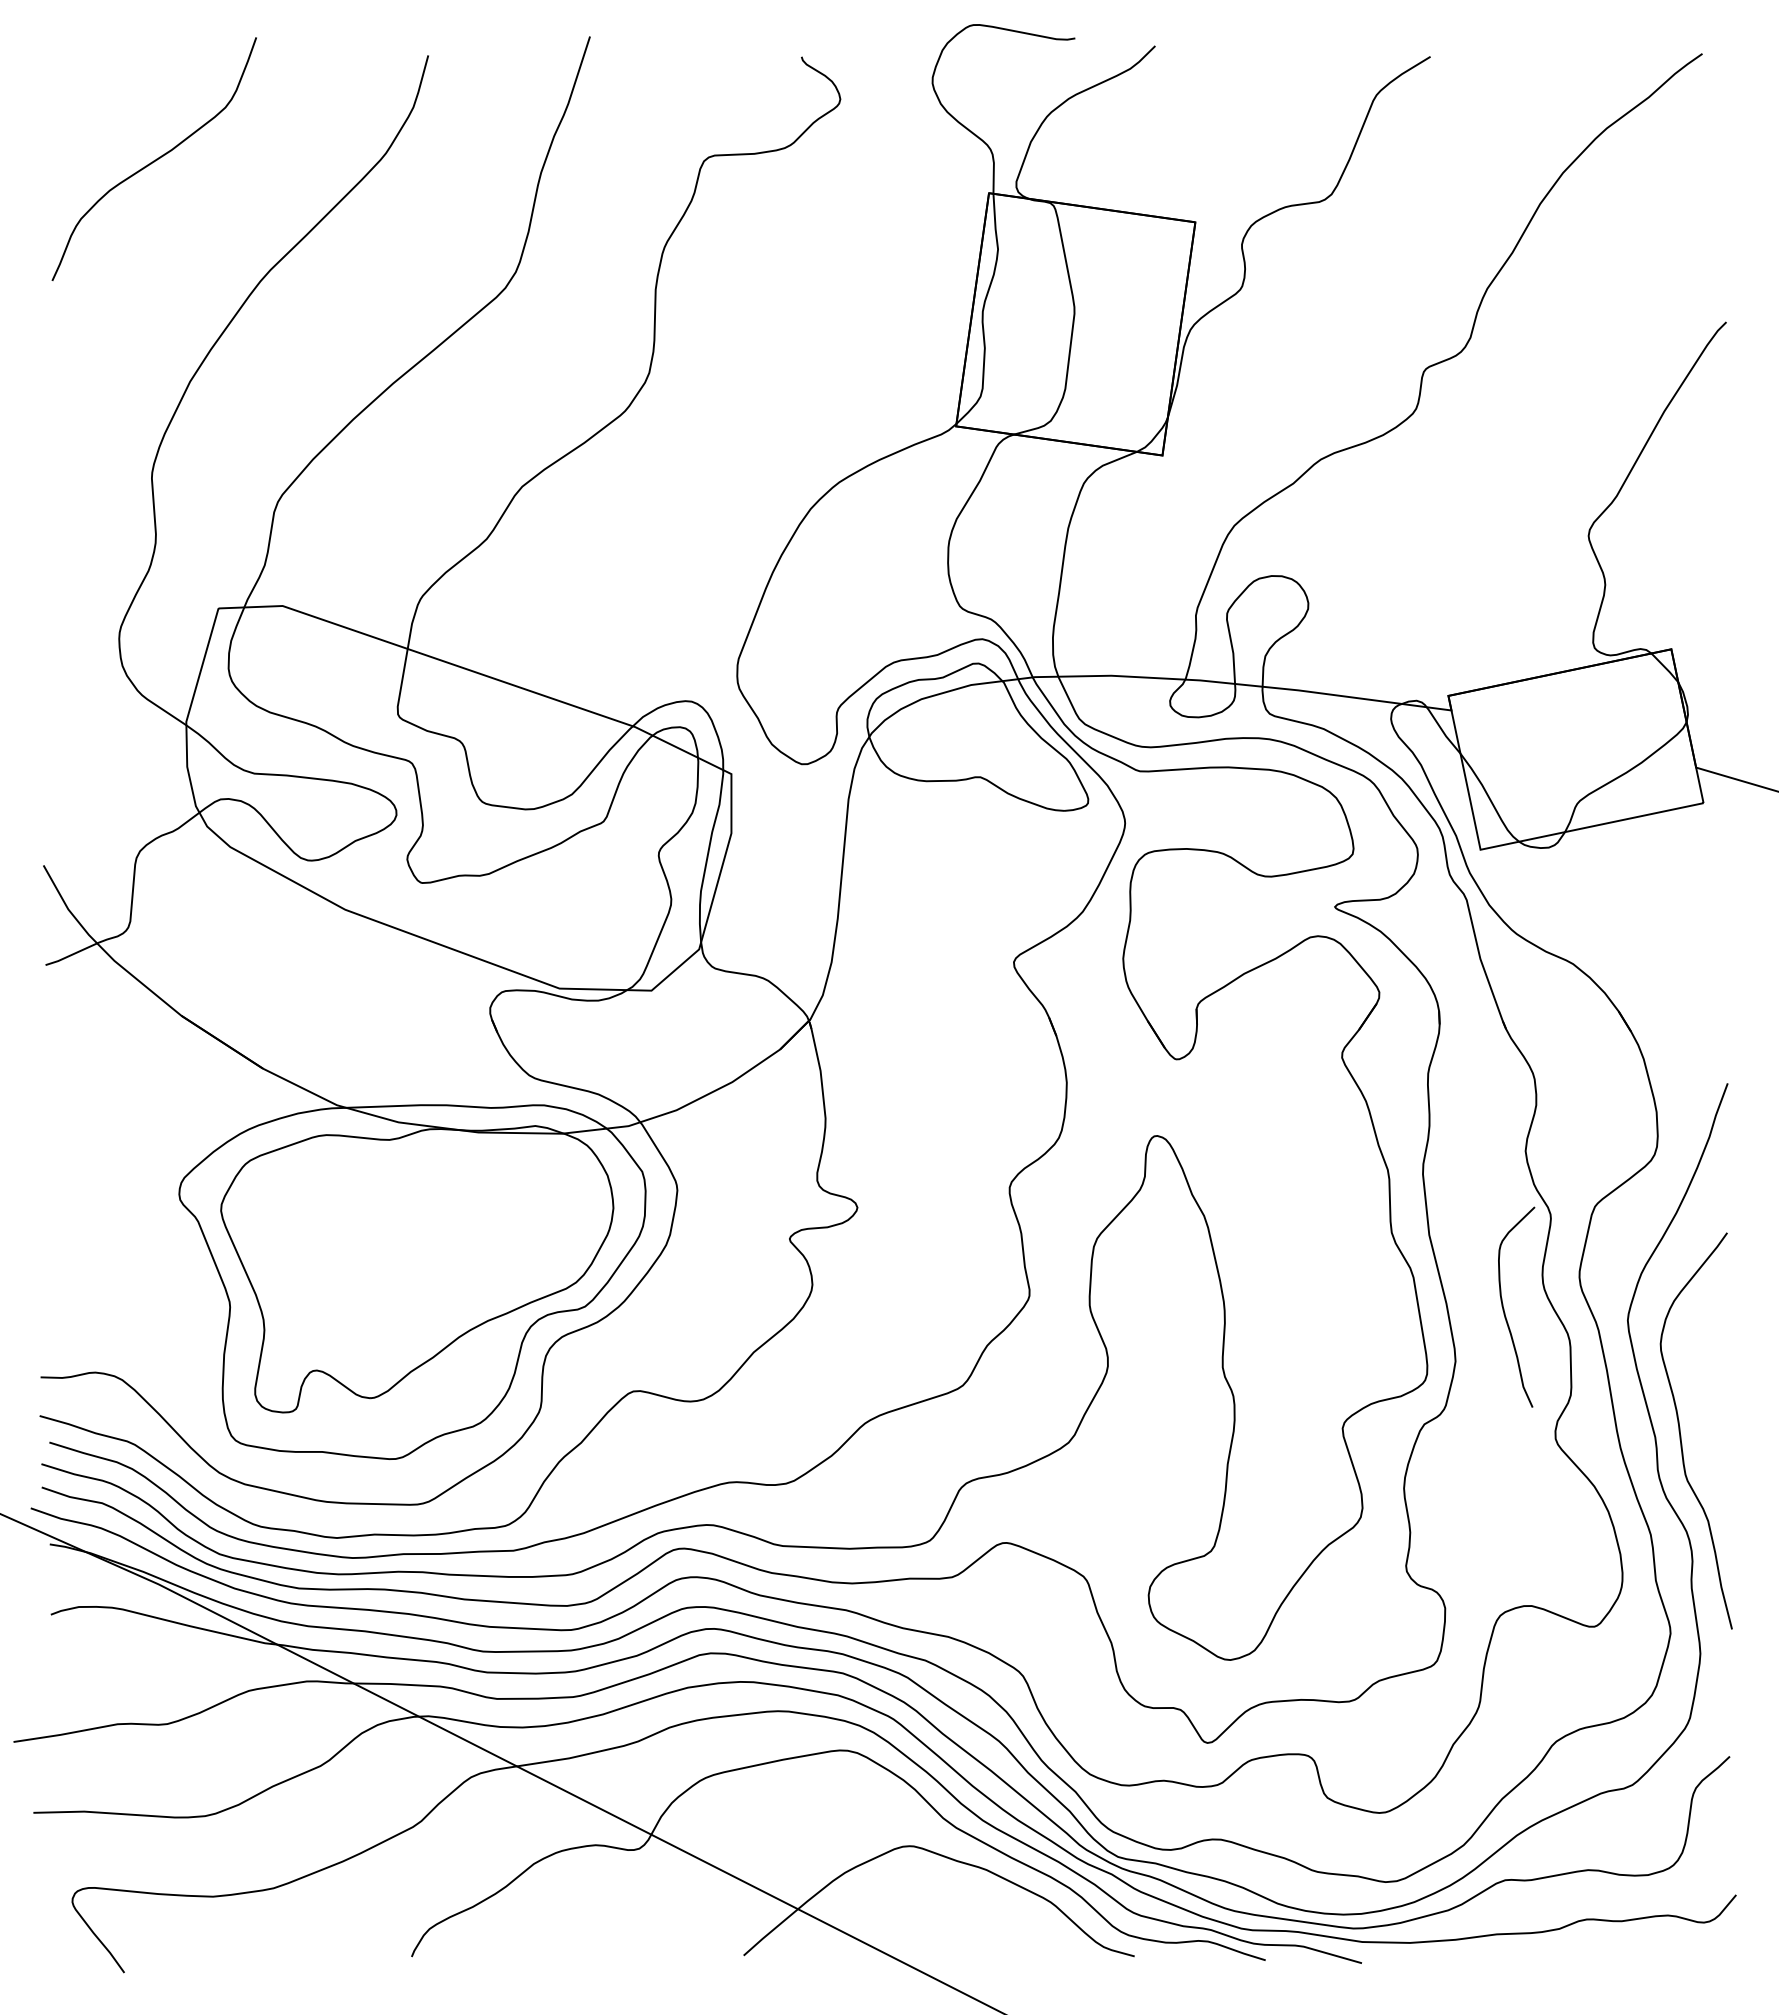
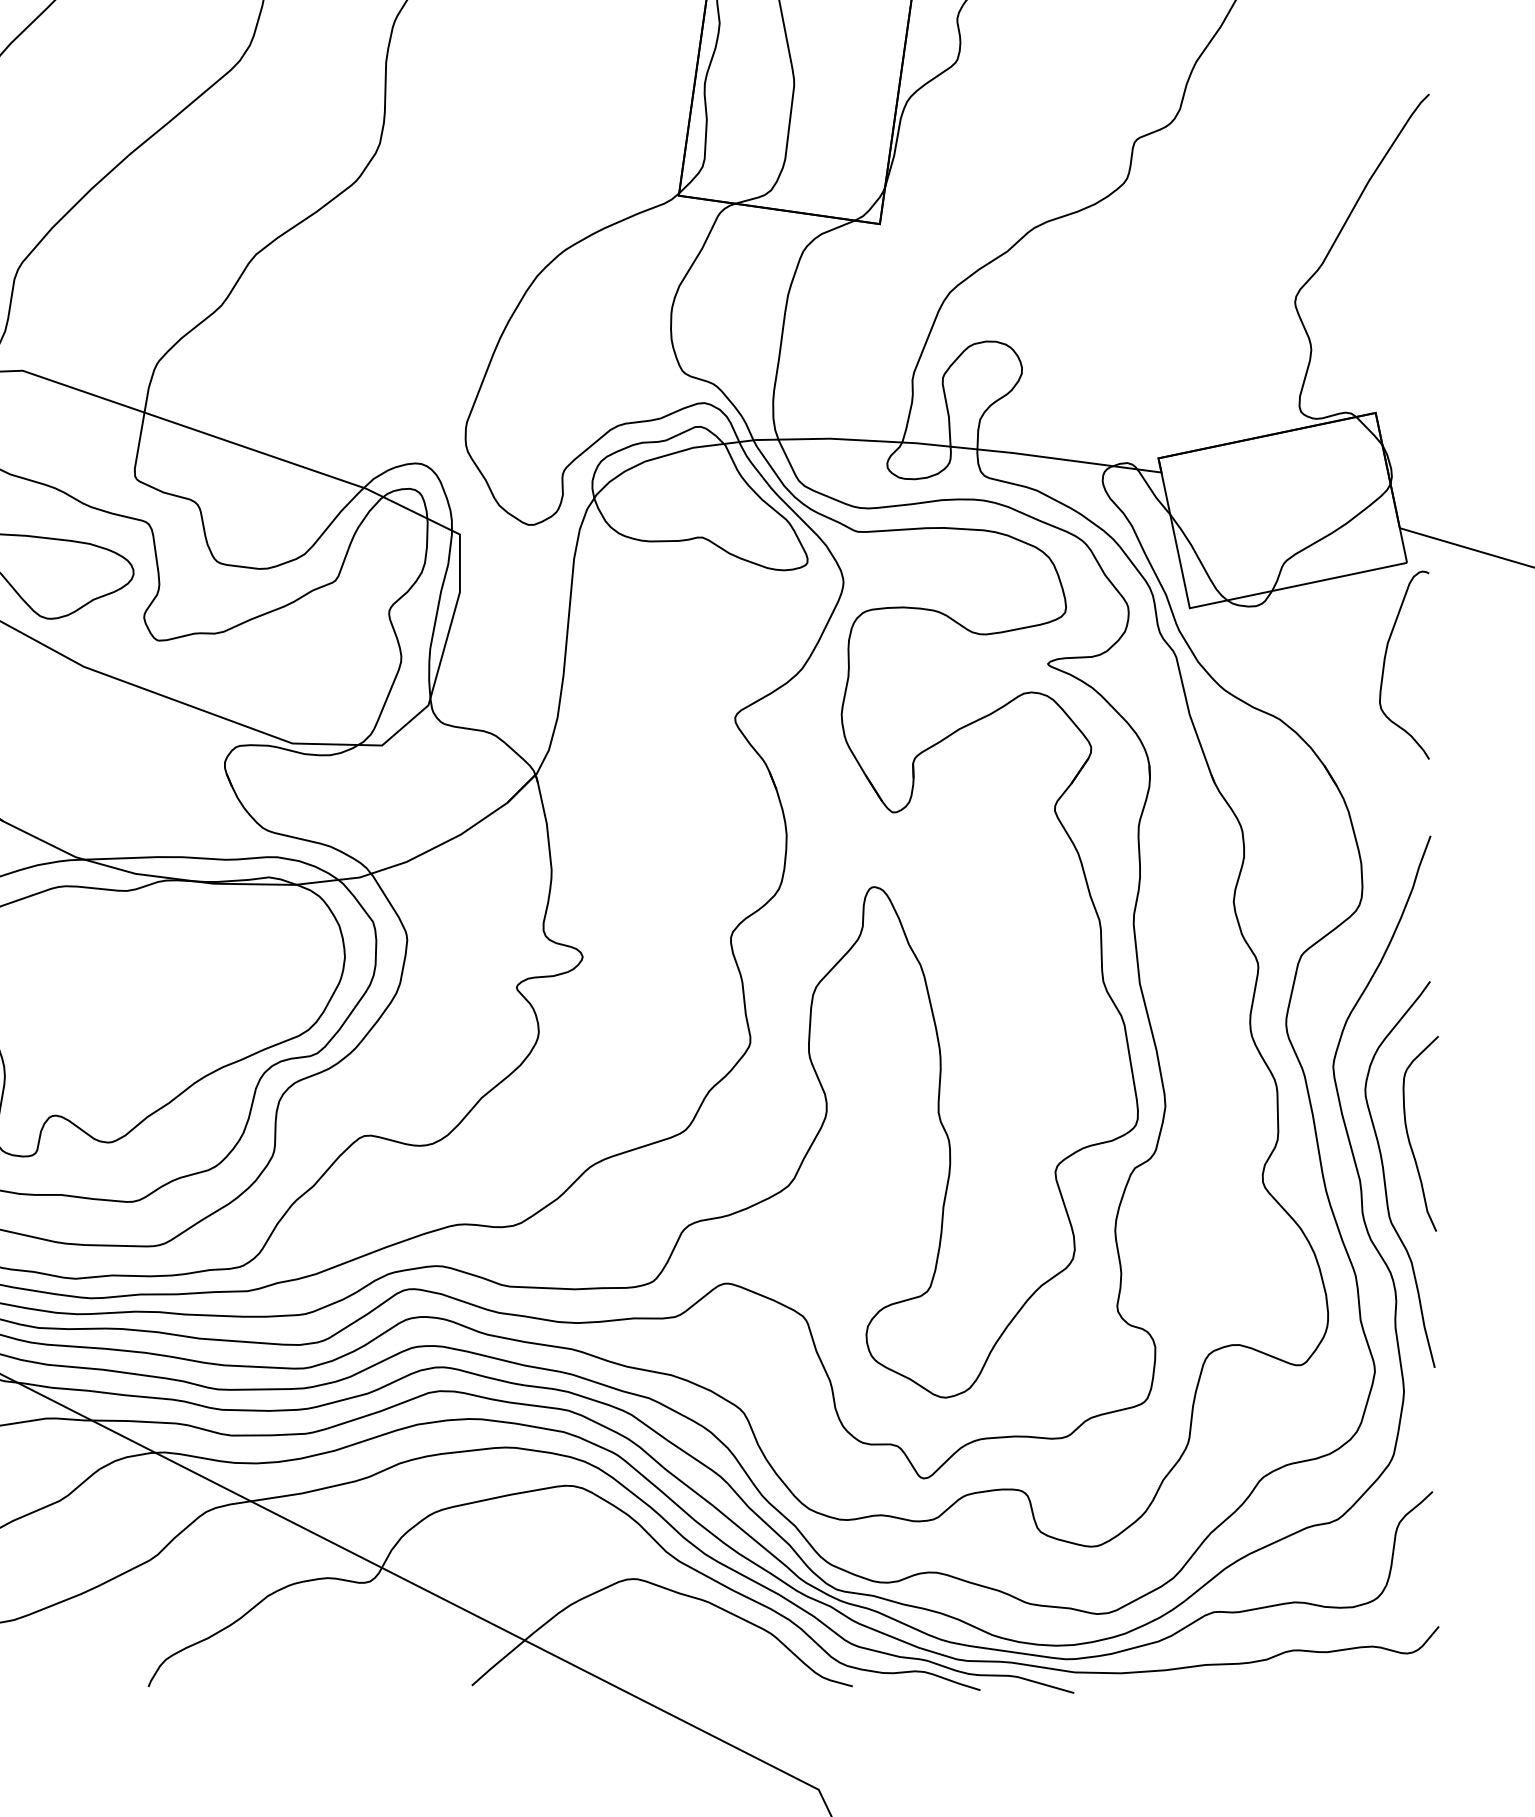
curve: (1681, 904) -> (1385, 661), added
curve: (1504, 1308) -> (1408, 1135), moved

